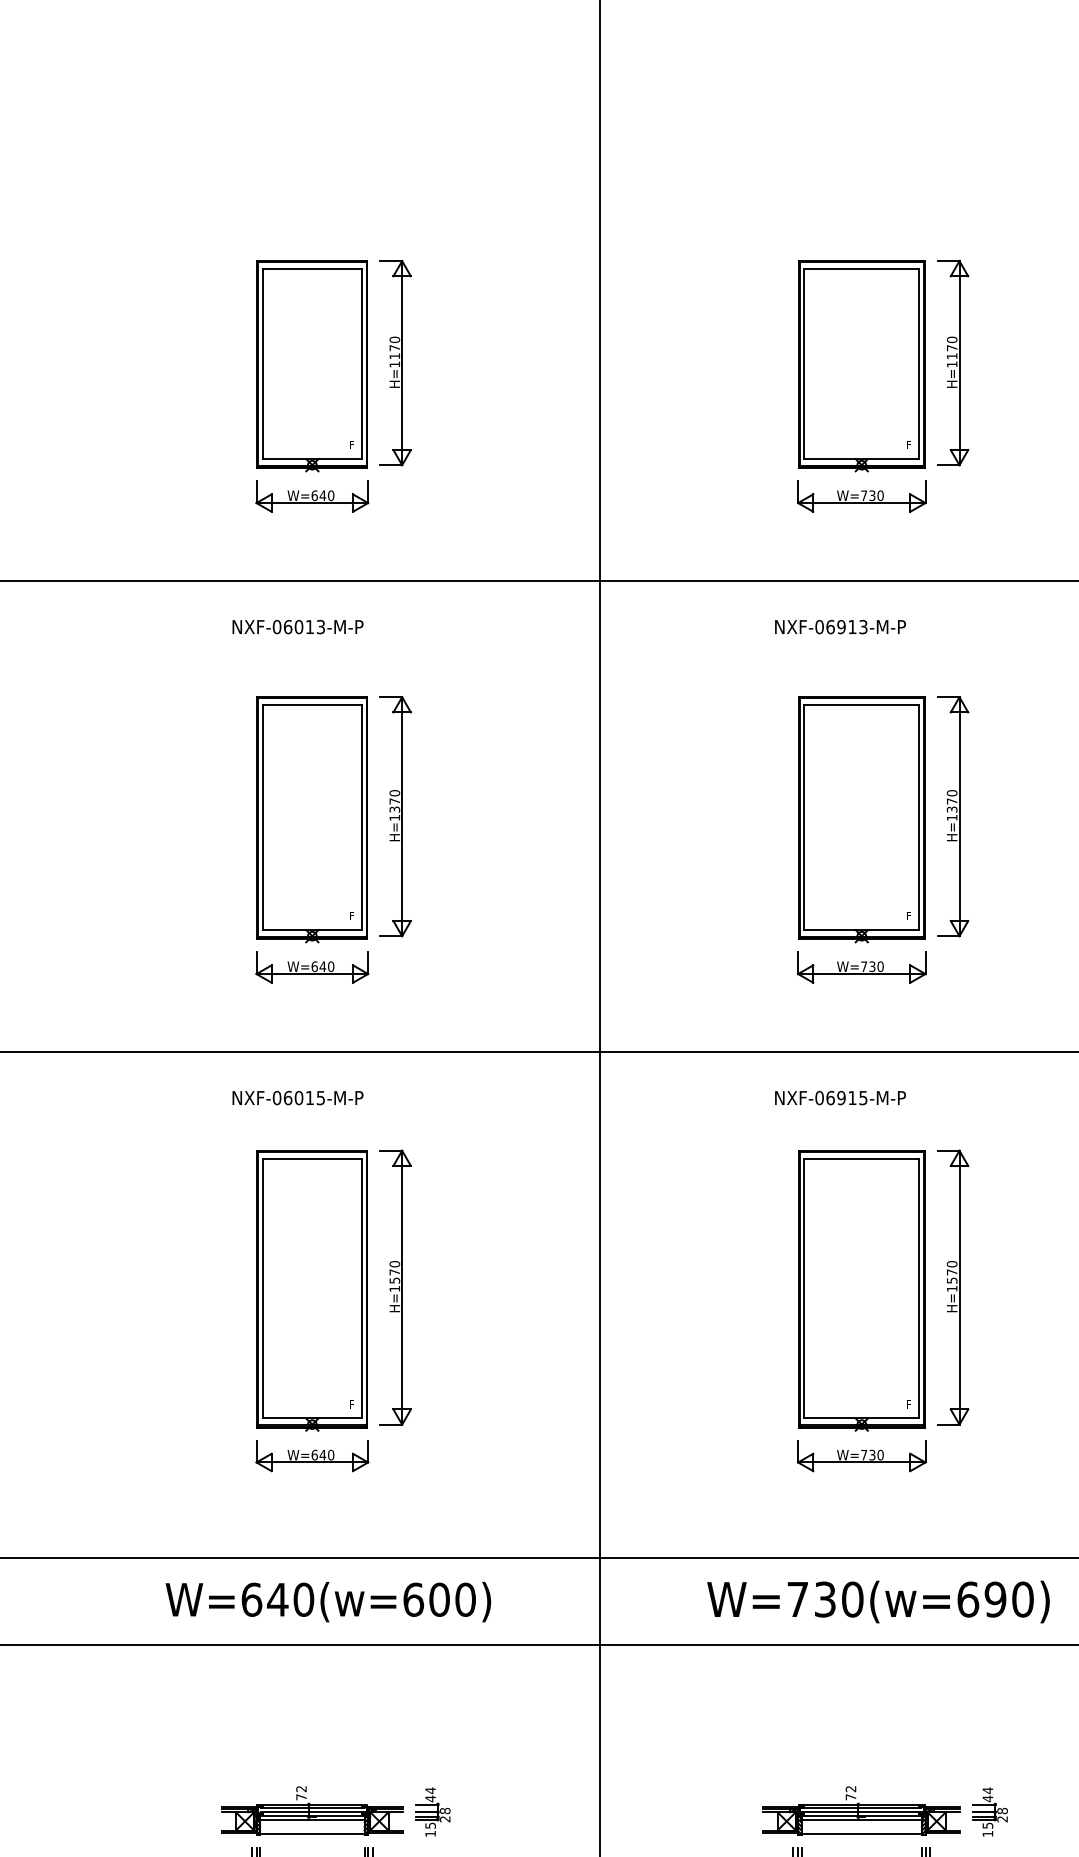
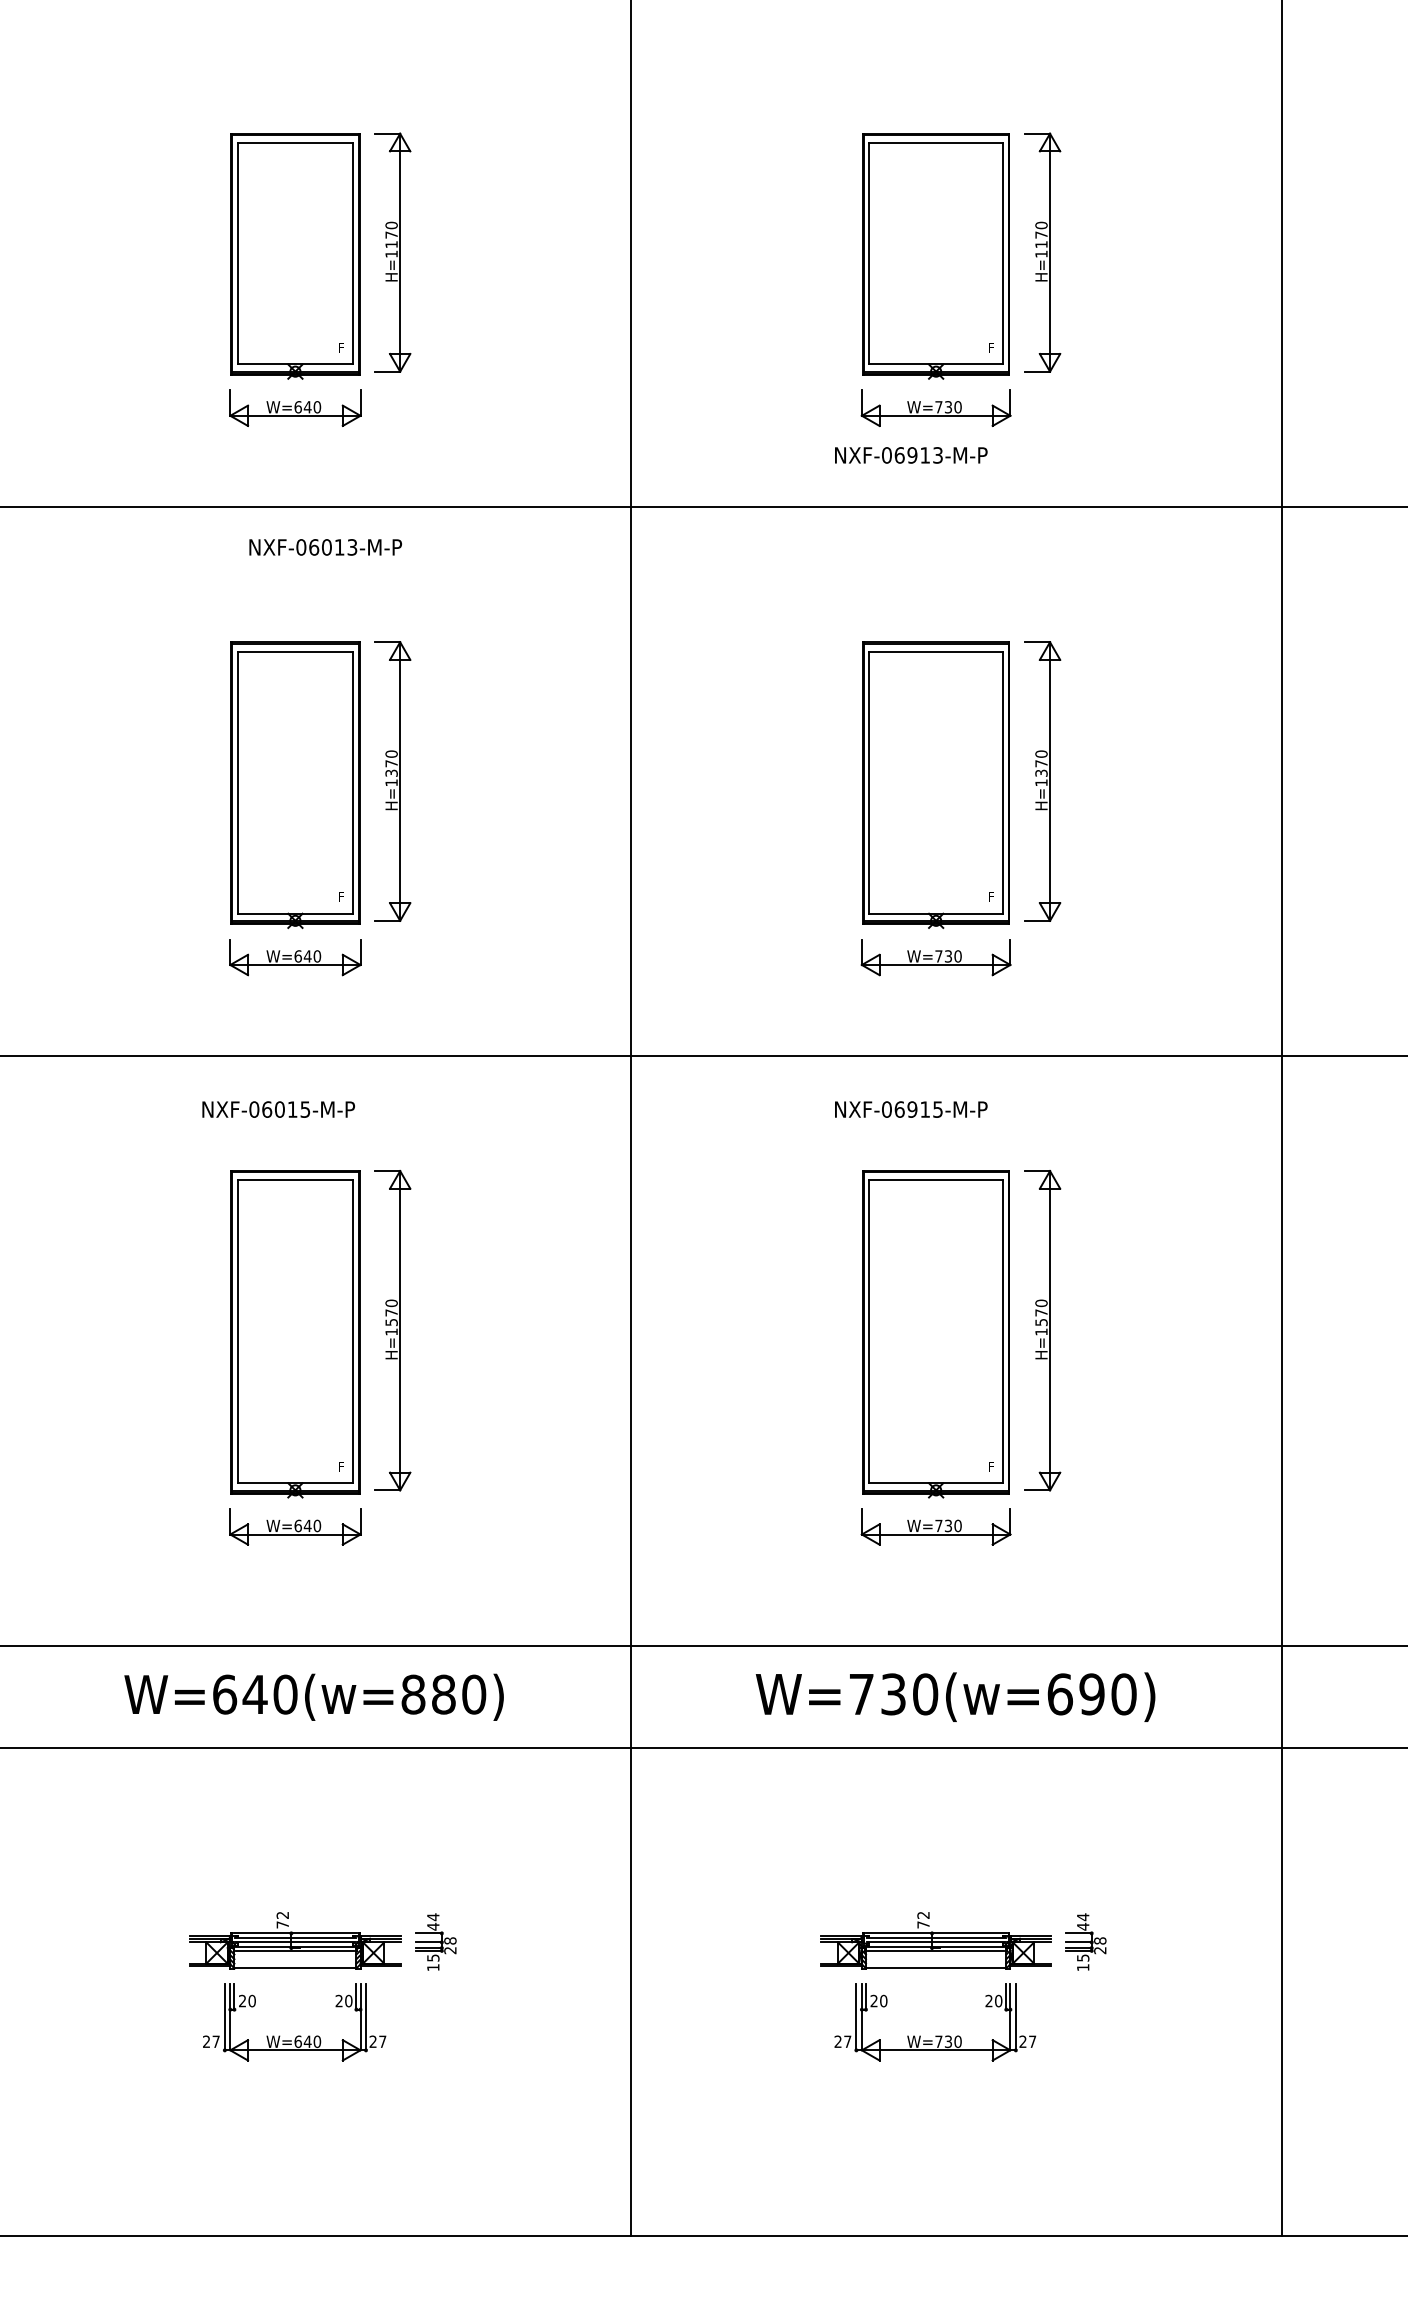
text: (297, 627) -> (325, 547), moved
text: (840, 627) -> (911, 455), moved
text: (426, 1599) -> (428, 1694), W=640(w=600) -> W=640(w=880)

